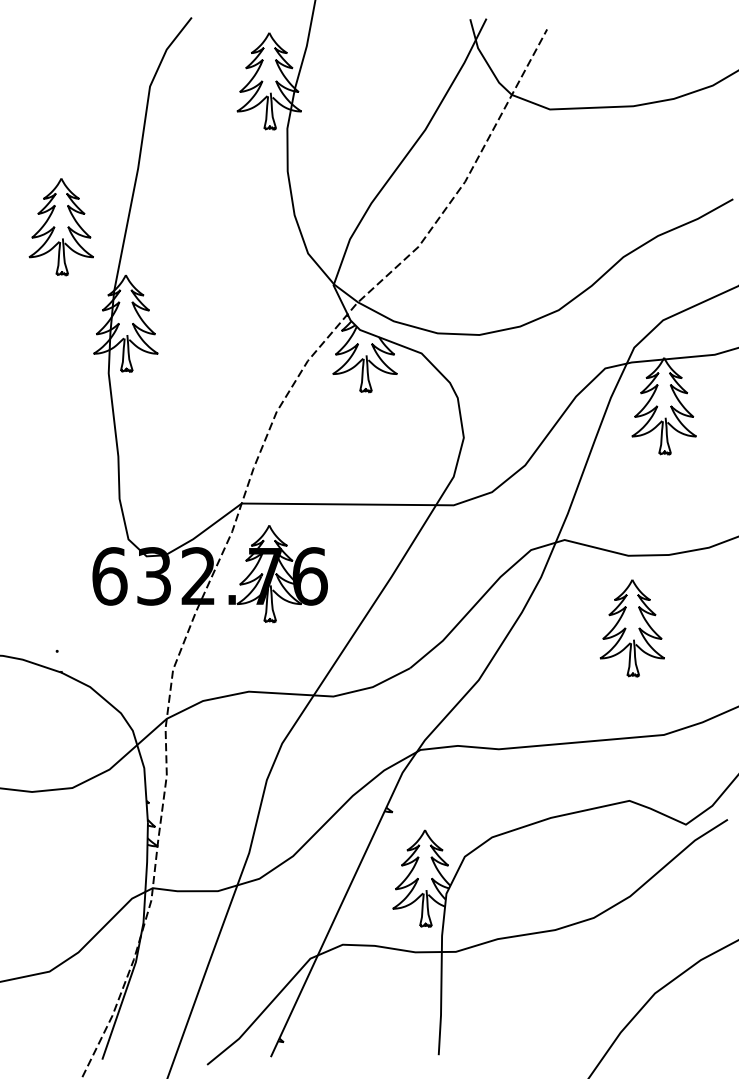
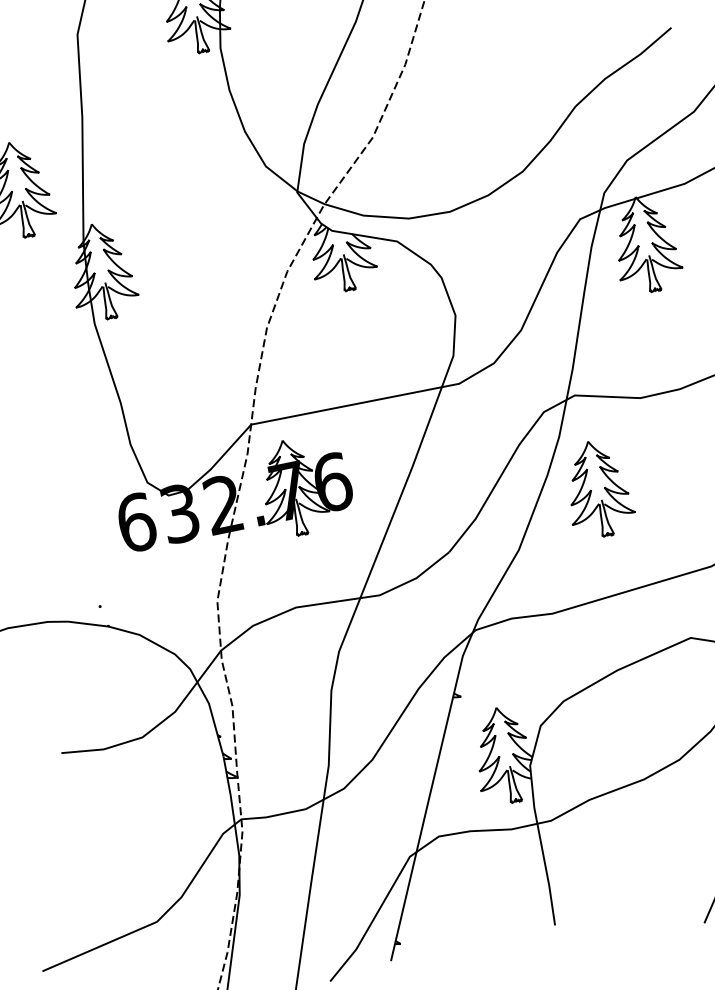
part: (631, 628) -> (597, 489), moved

